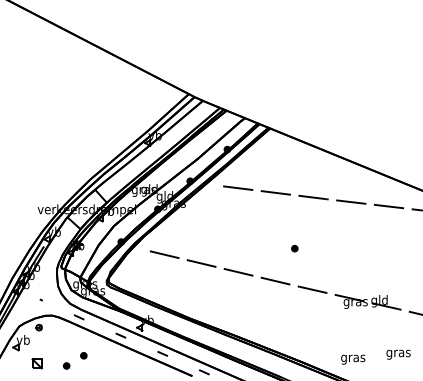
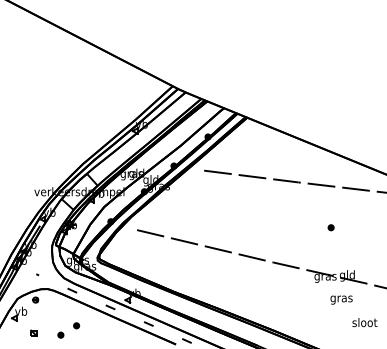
part: (294, 248) -> (330, 227), moved
text: (398, 353) -> (364, 323), gras -> sloot
text: (353, 359) -> (341, 299), moved
part: (37, 363) -> (34, 332), size x0.62

